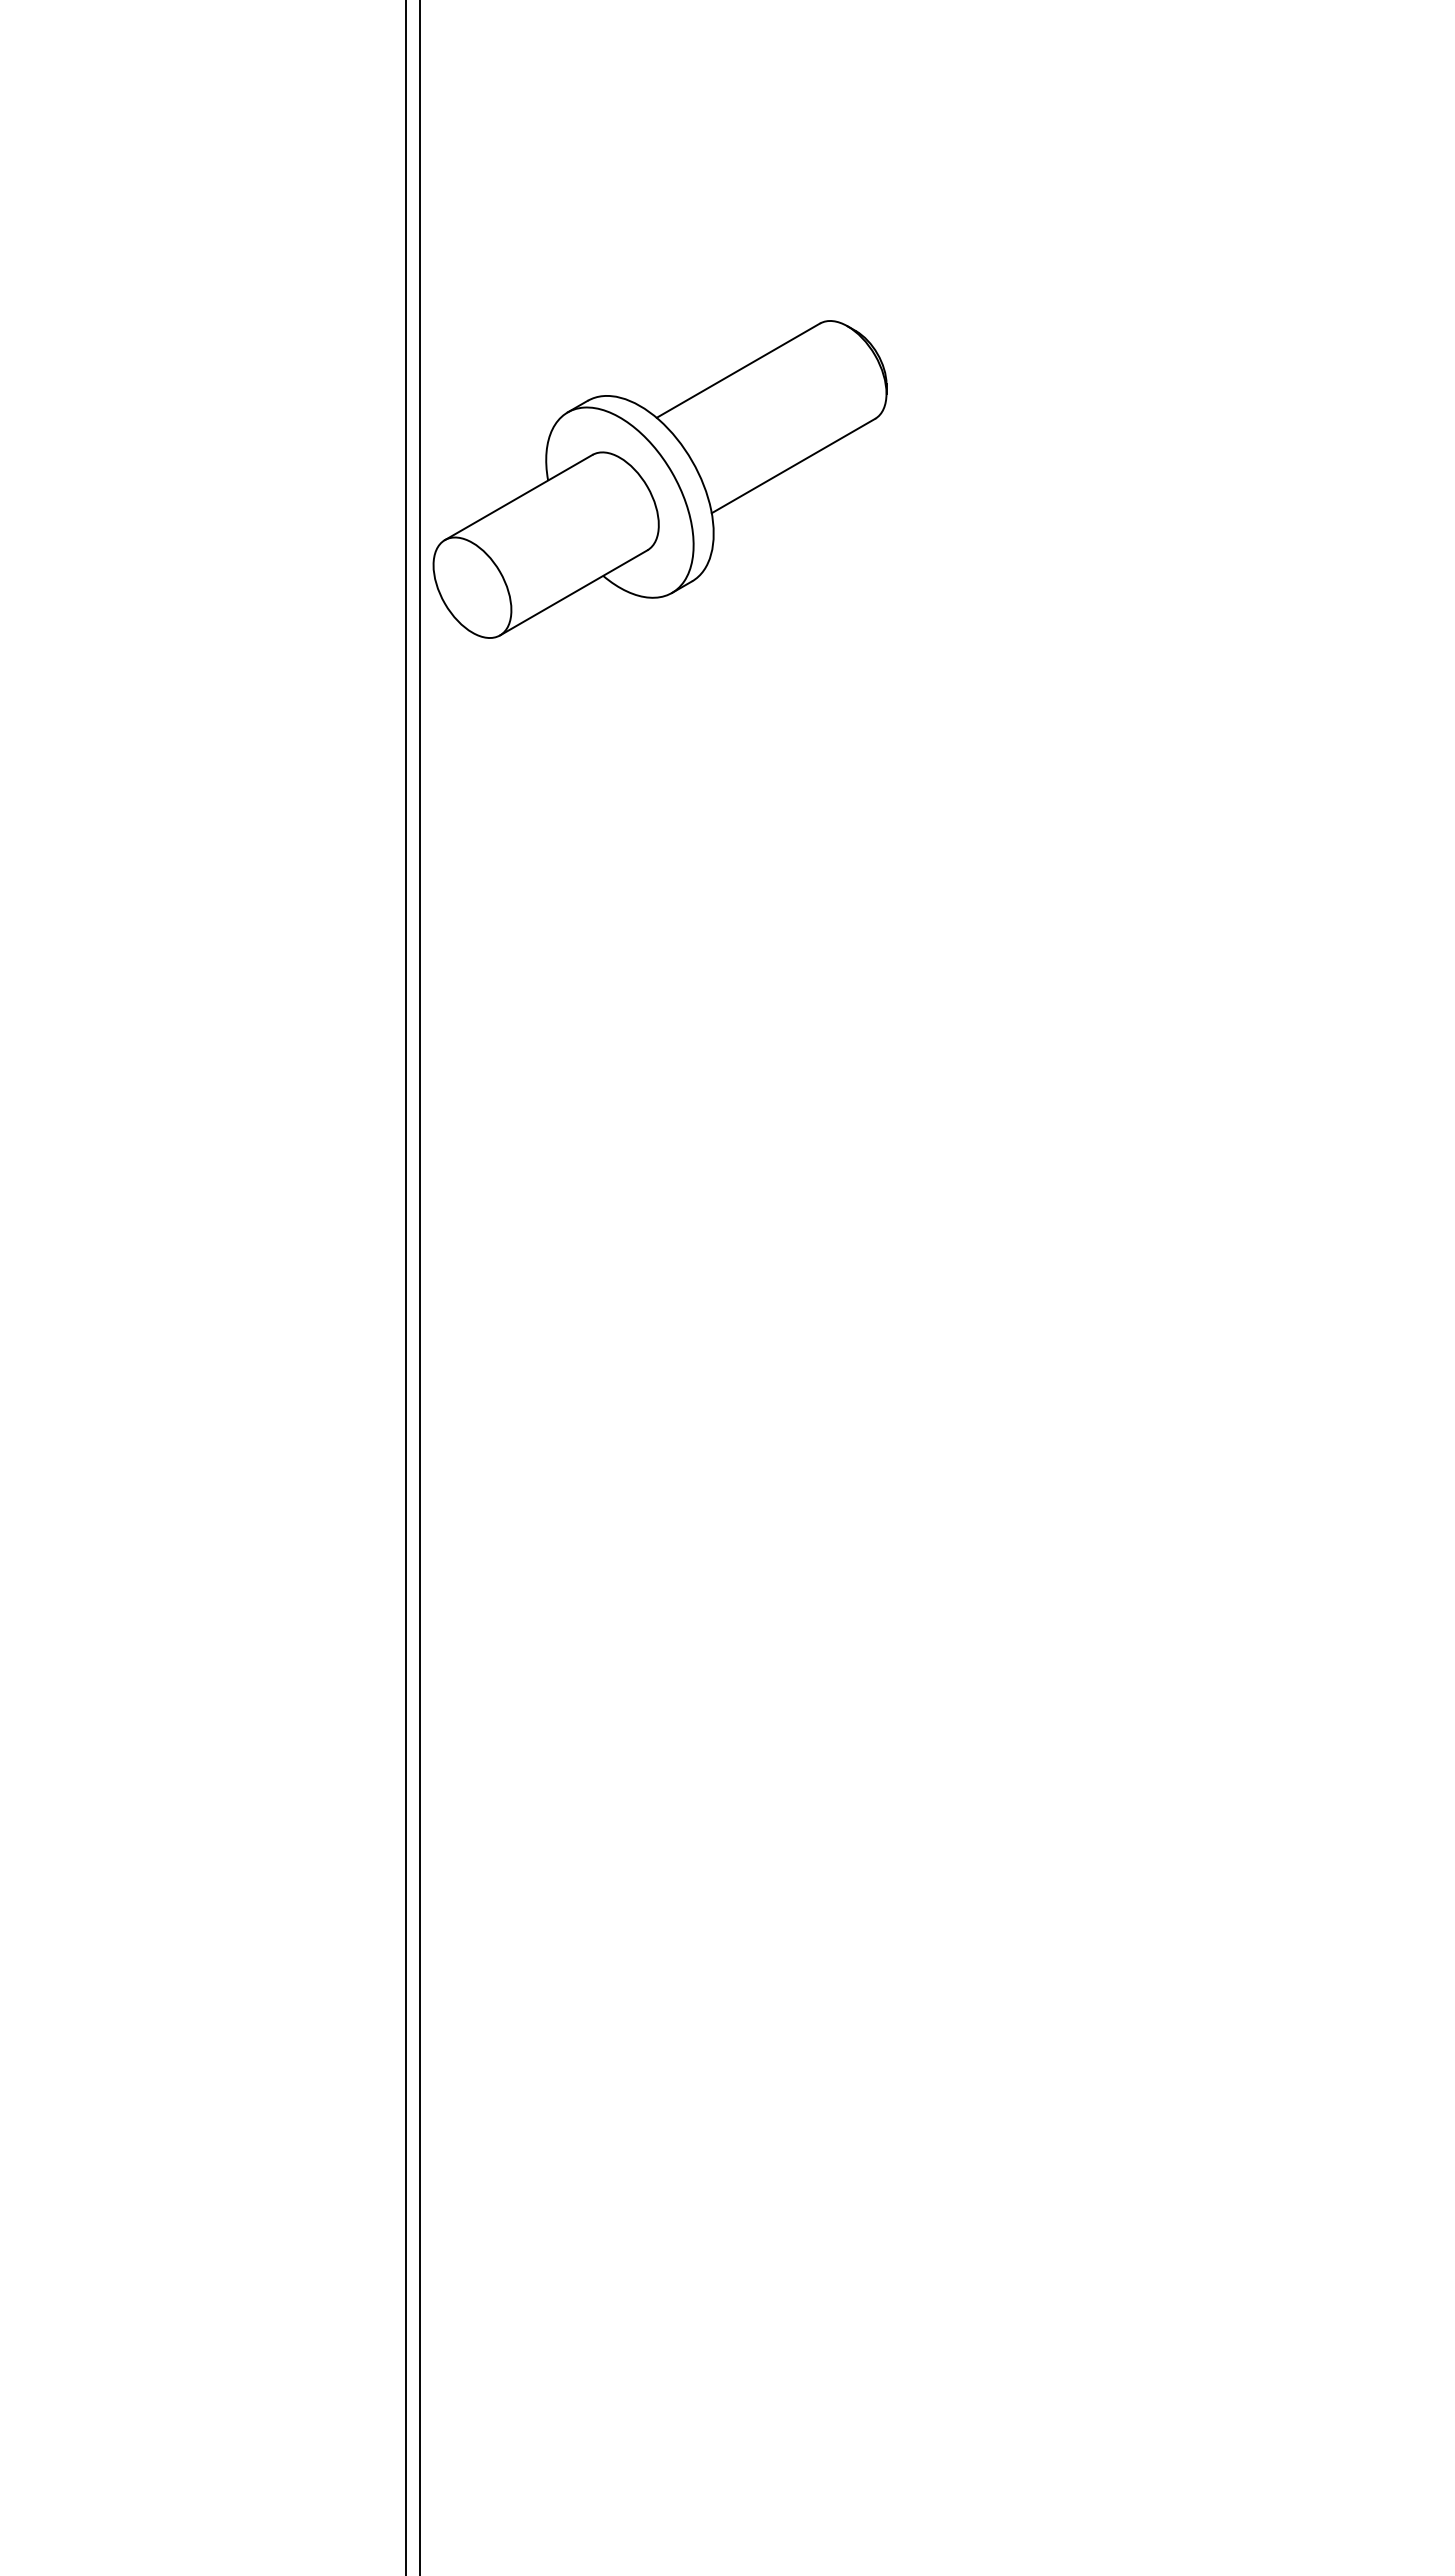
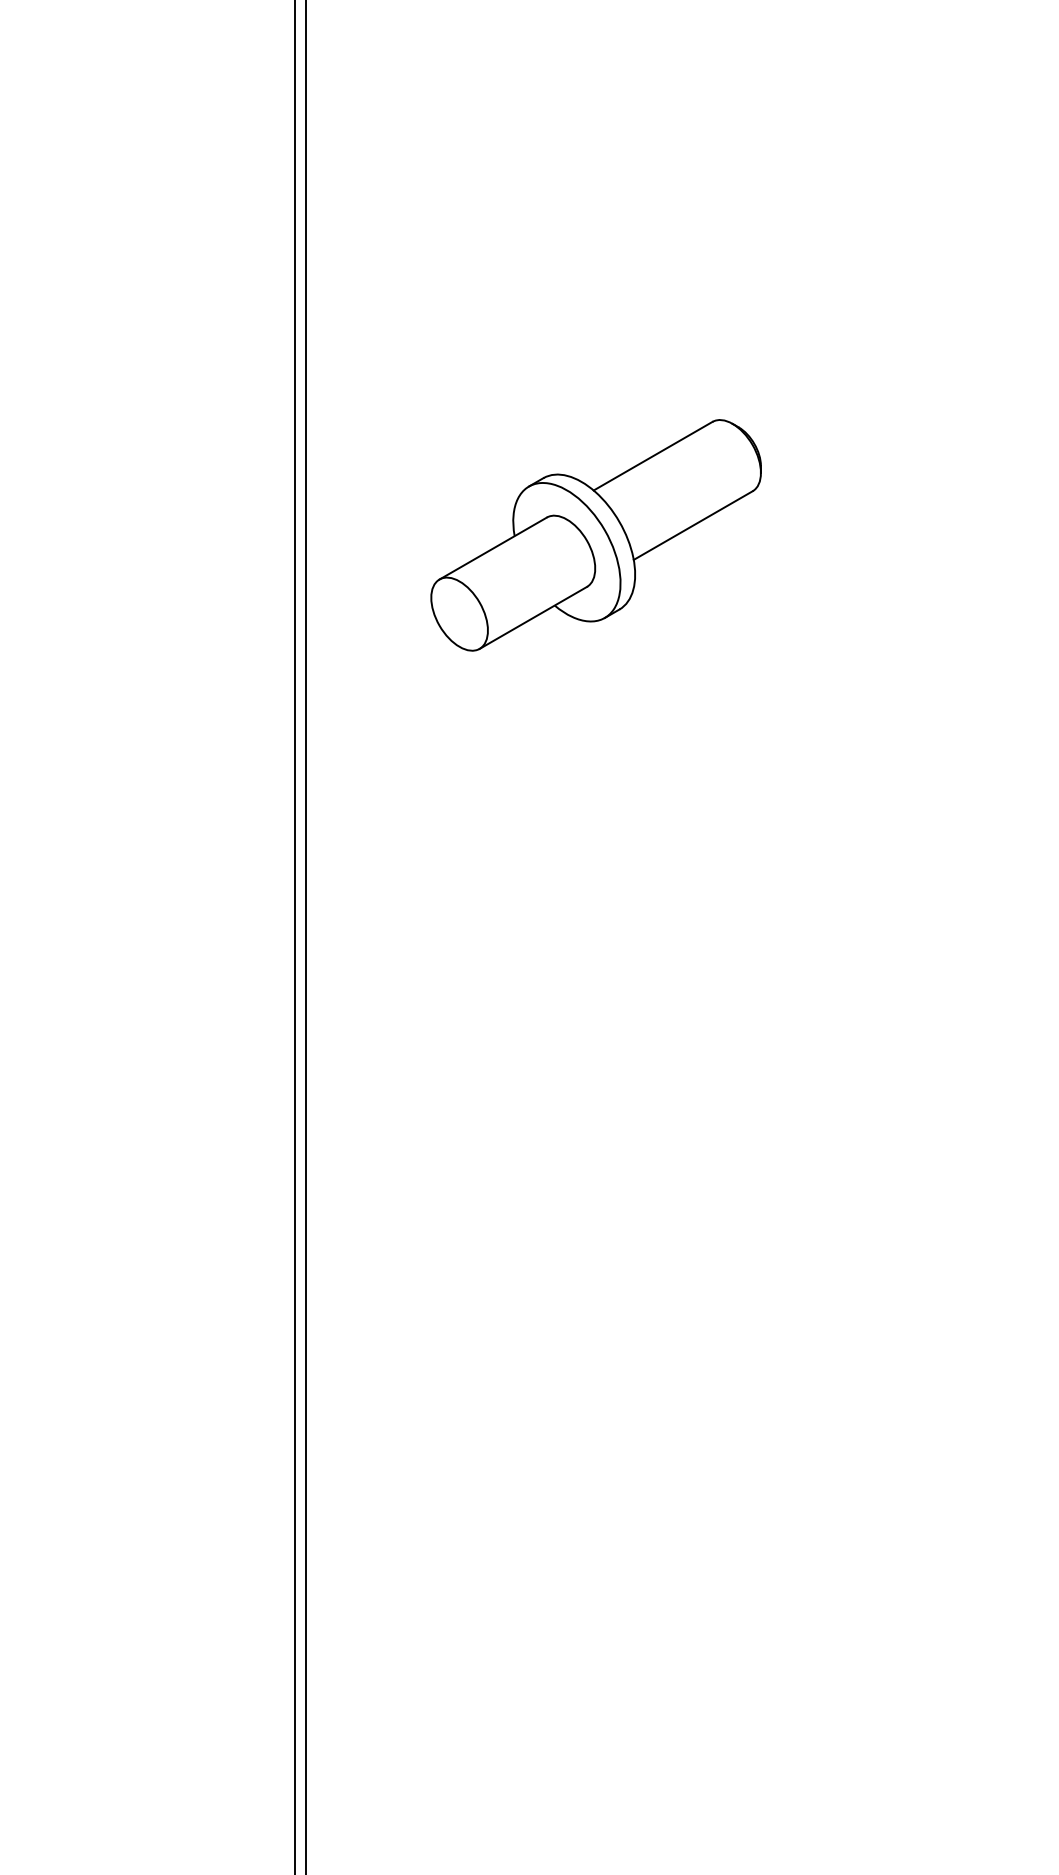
part: (659, 479) -> (595, 535), moved

